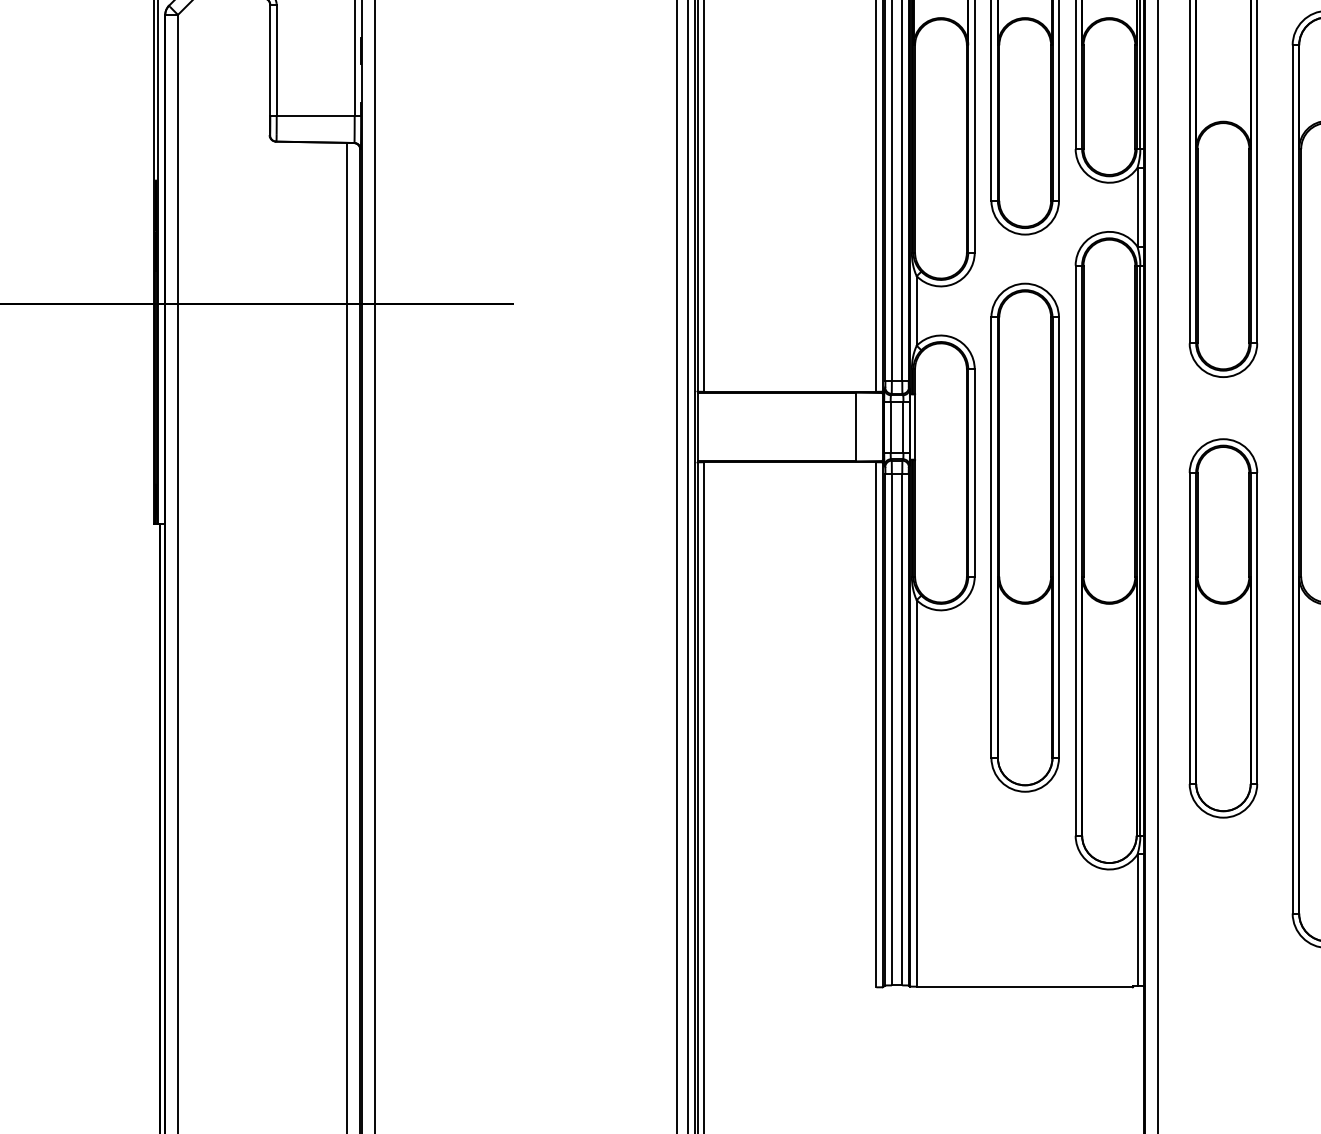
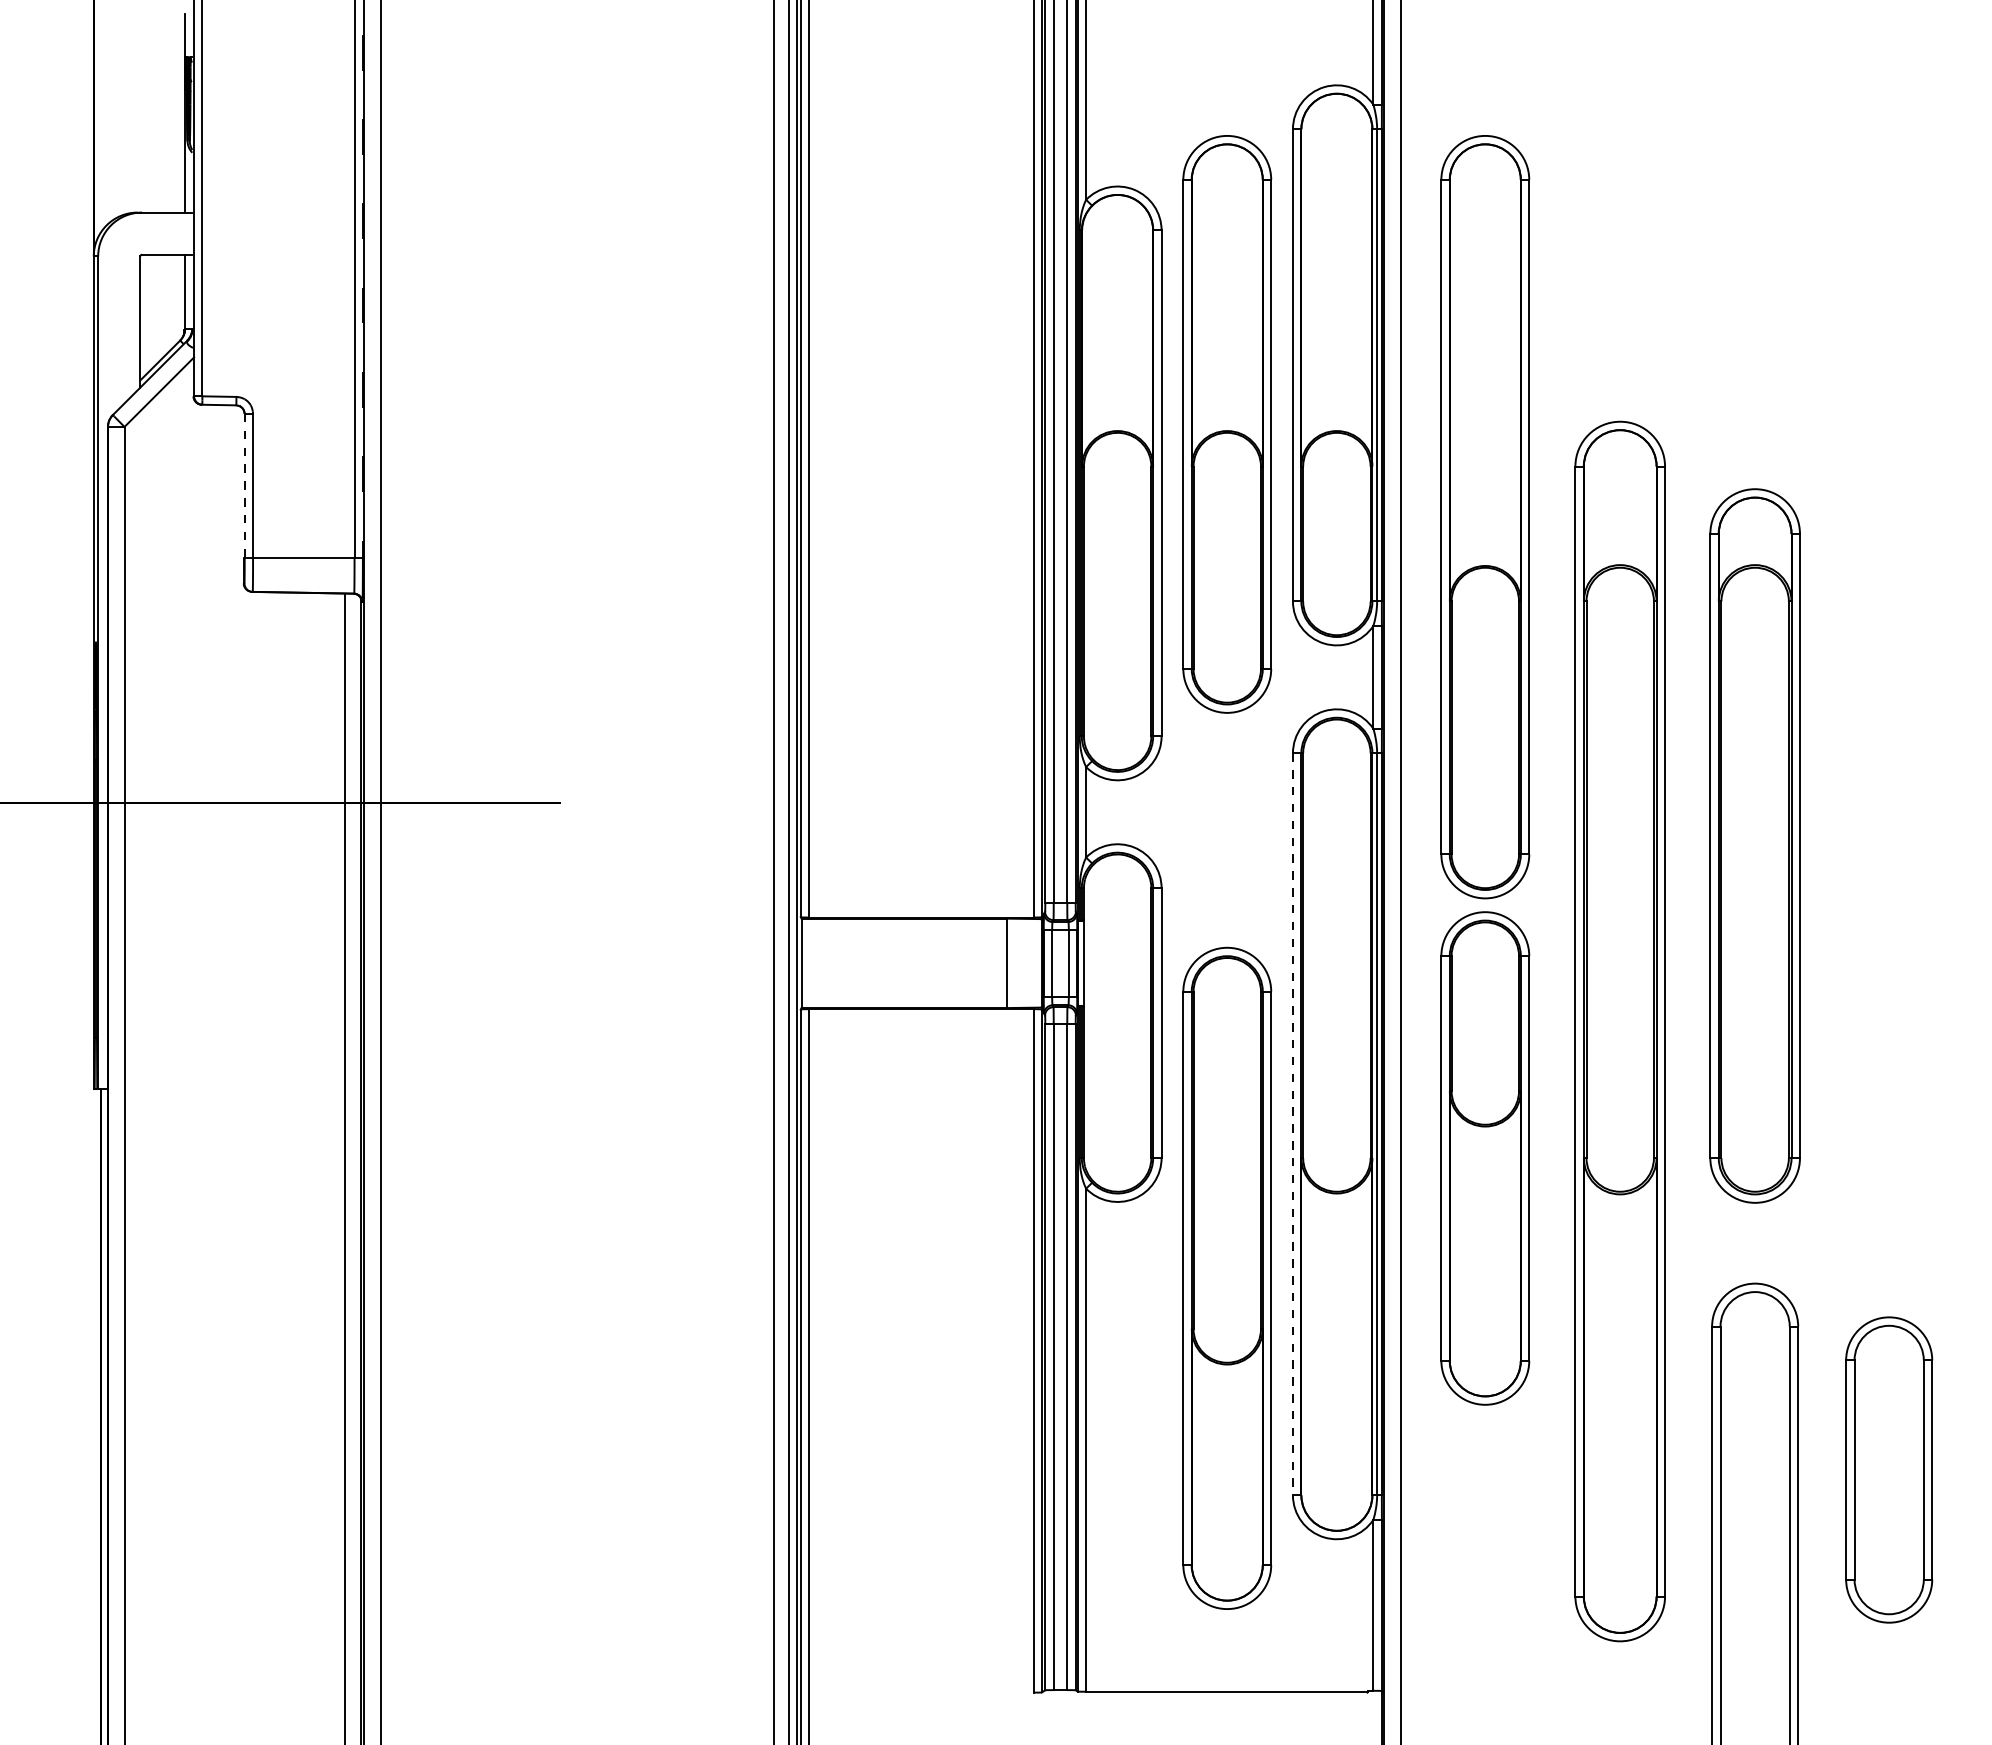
line: (270, 60) -> (244, 486), solid -> dashed
part: (1025, 537) -> (1227, 1277), moved
line: (1075, 550) -> (1292, 1124), solid -> dashed
part: (1223, 628) -> (1485, 1158), moved

